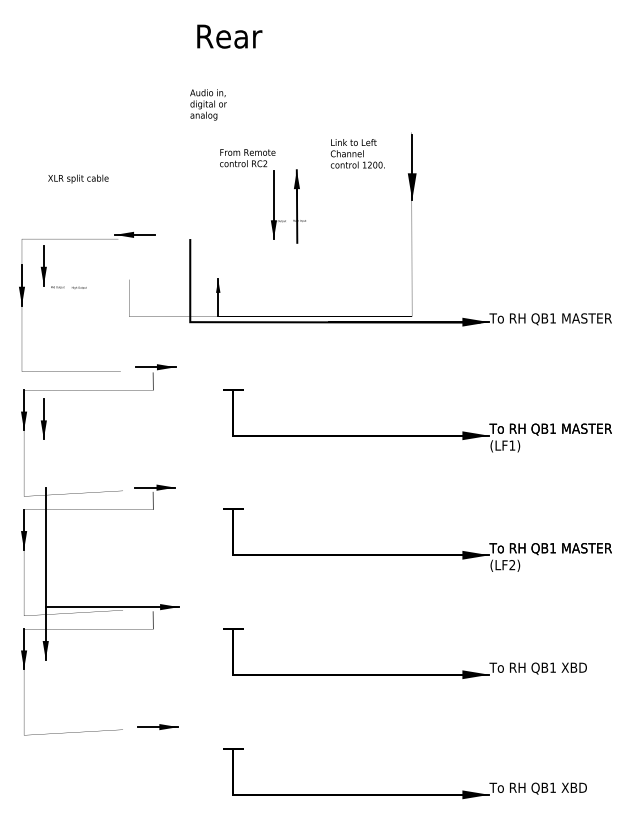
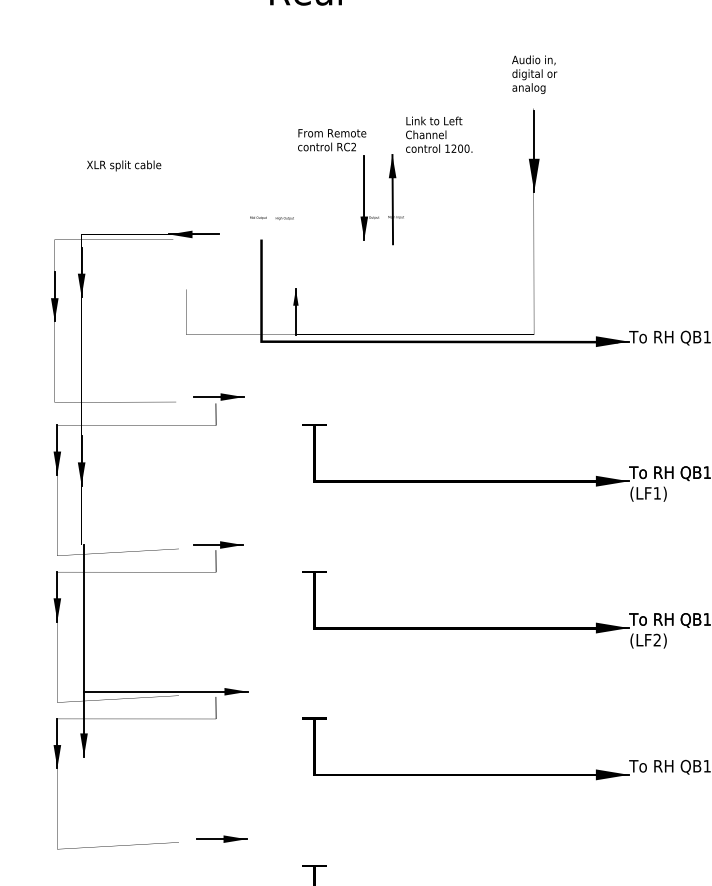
text: (208, 104) -> (534, 74), moved
text: (357, 153) -> (438, 134), moved
text: (68, 287) -> (271, 218), moved

